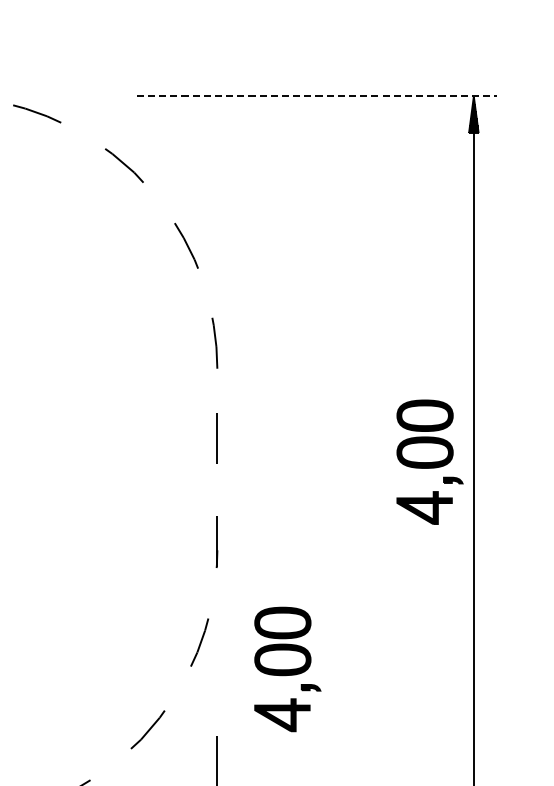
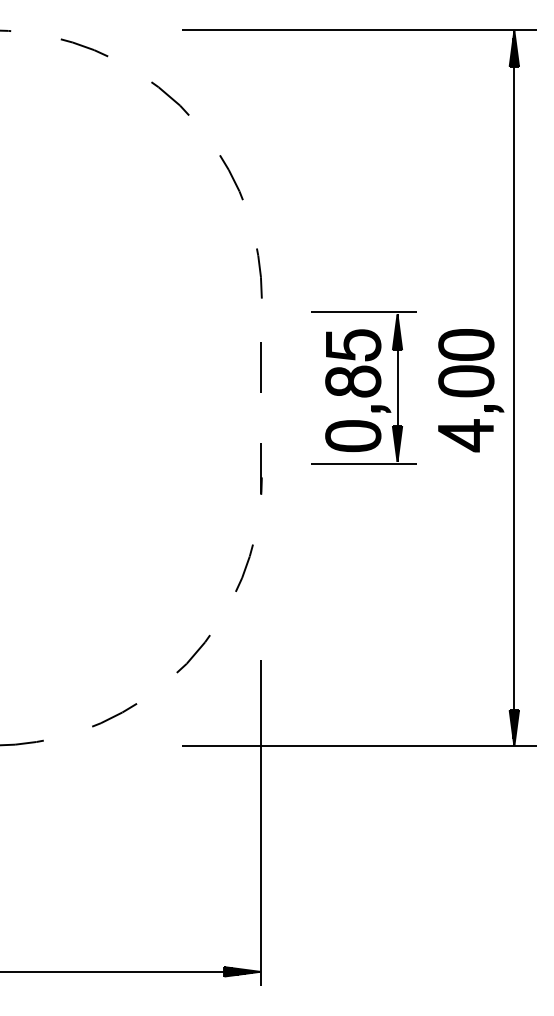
line: (317, 96) -> (360, 30), dashed -> solid
part: (320, 458) -> (363, 387), added
part: (288, 669) -> (331, 594), removed

